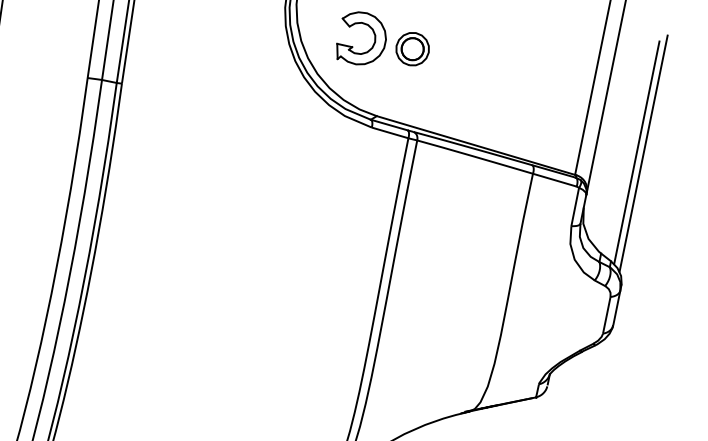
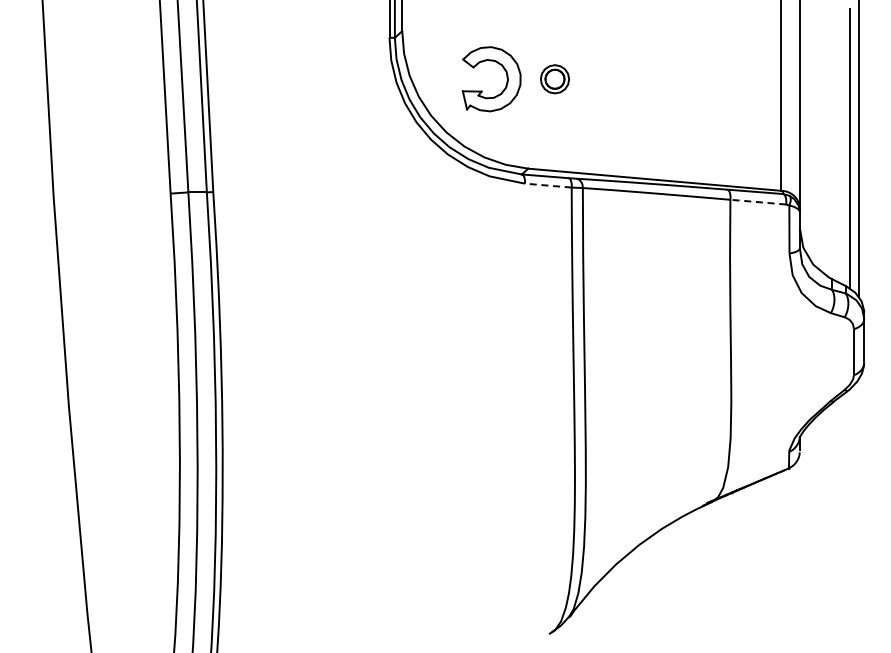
part: (412, 49) -> (554, 79), size x0.7
line: (390, 132) -> (548, 185), solid -> dashed
line: (554, 180) -> (758, 202), solid -> dashed

